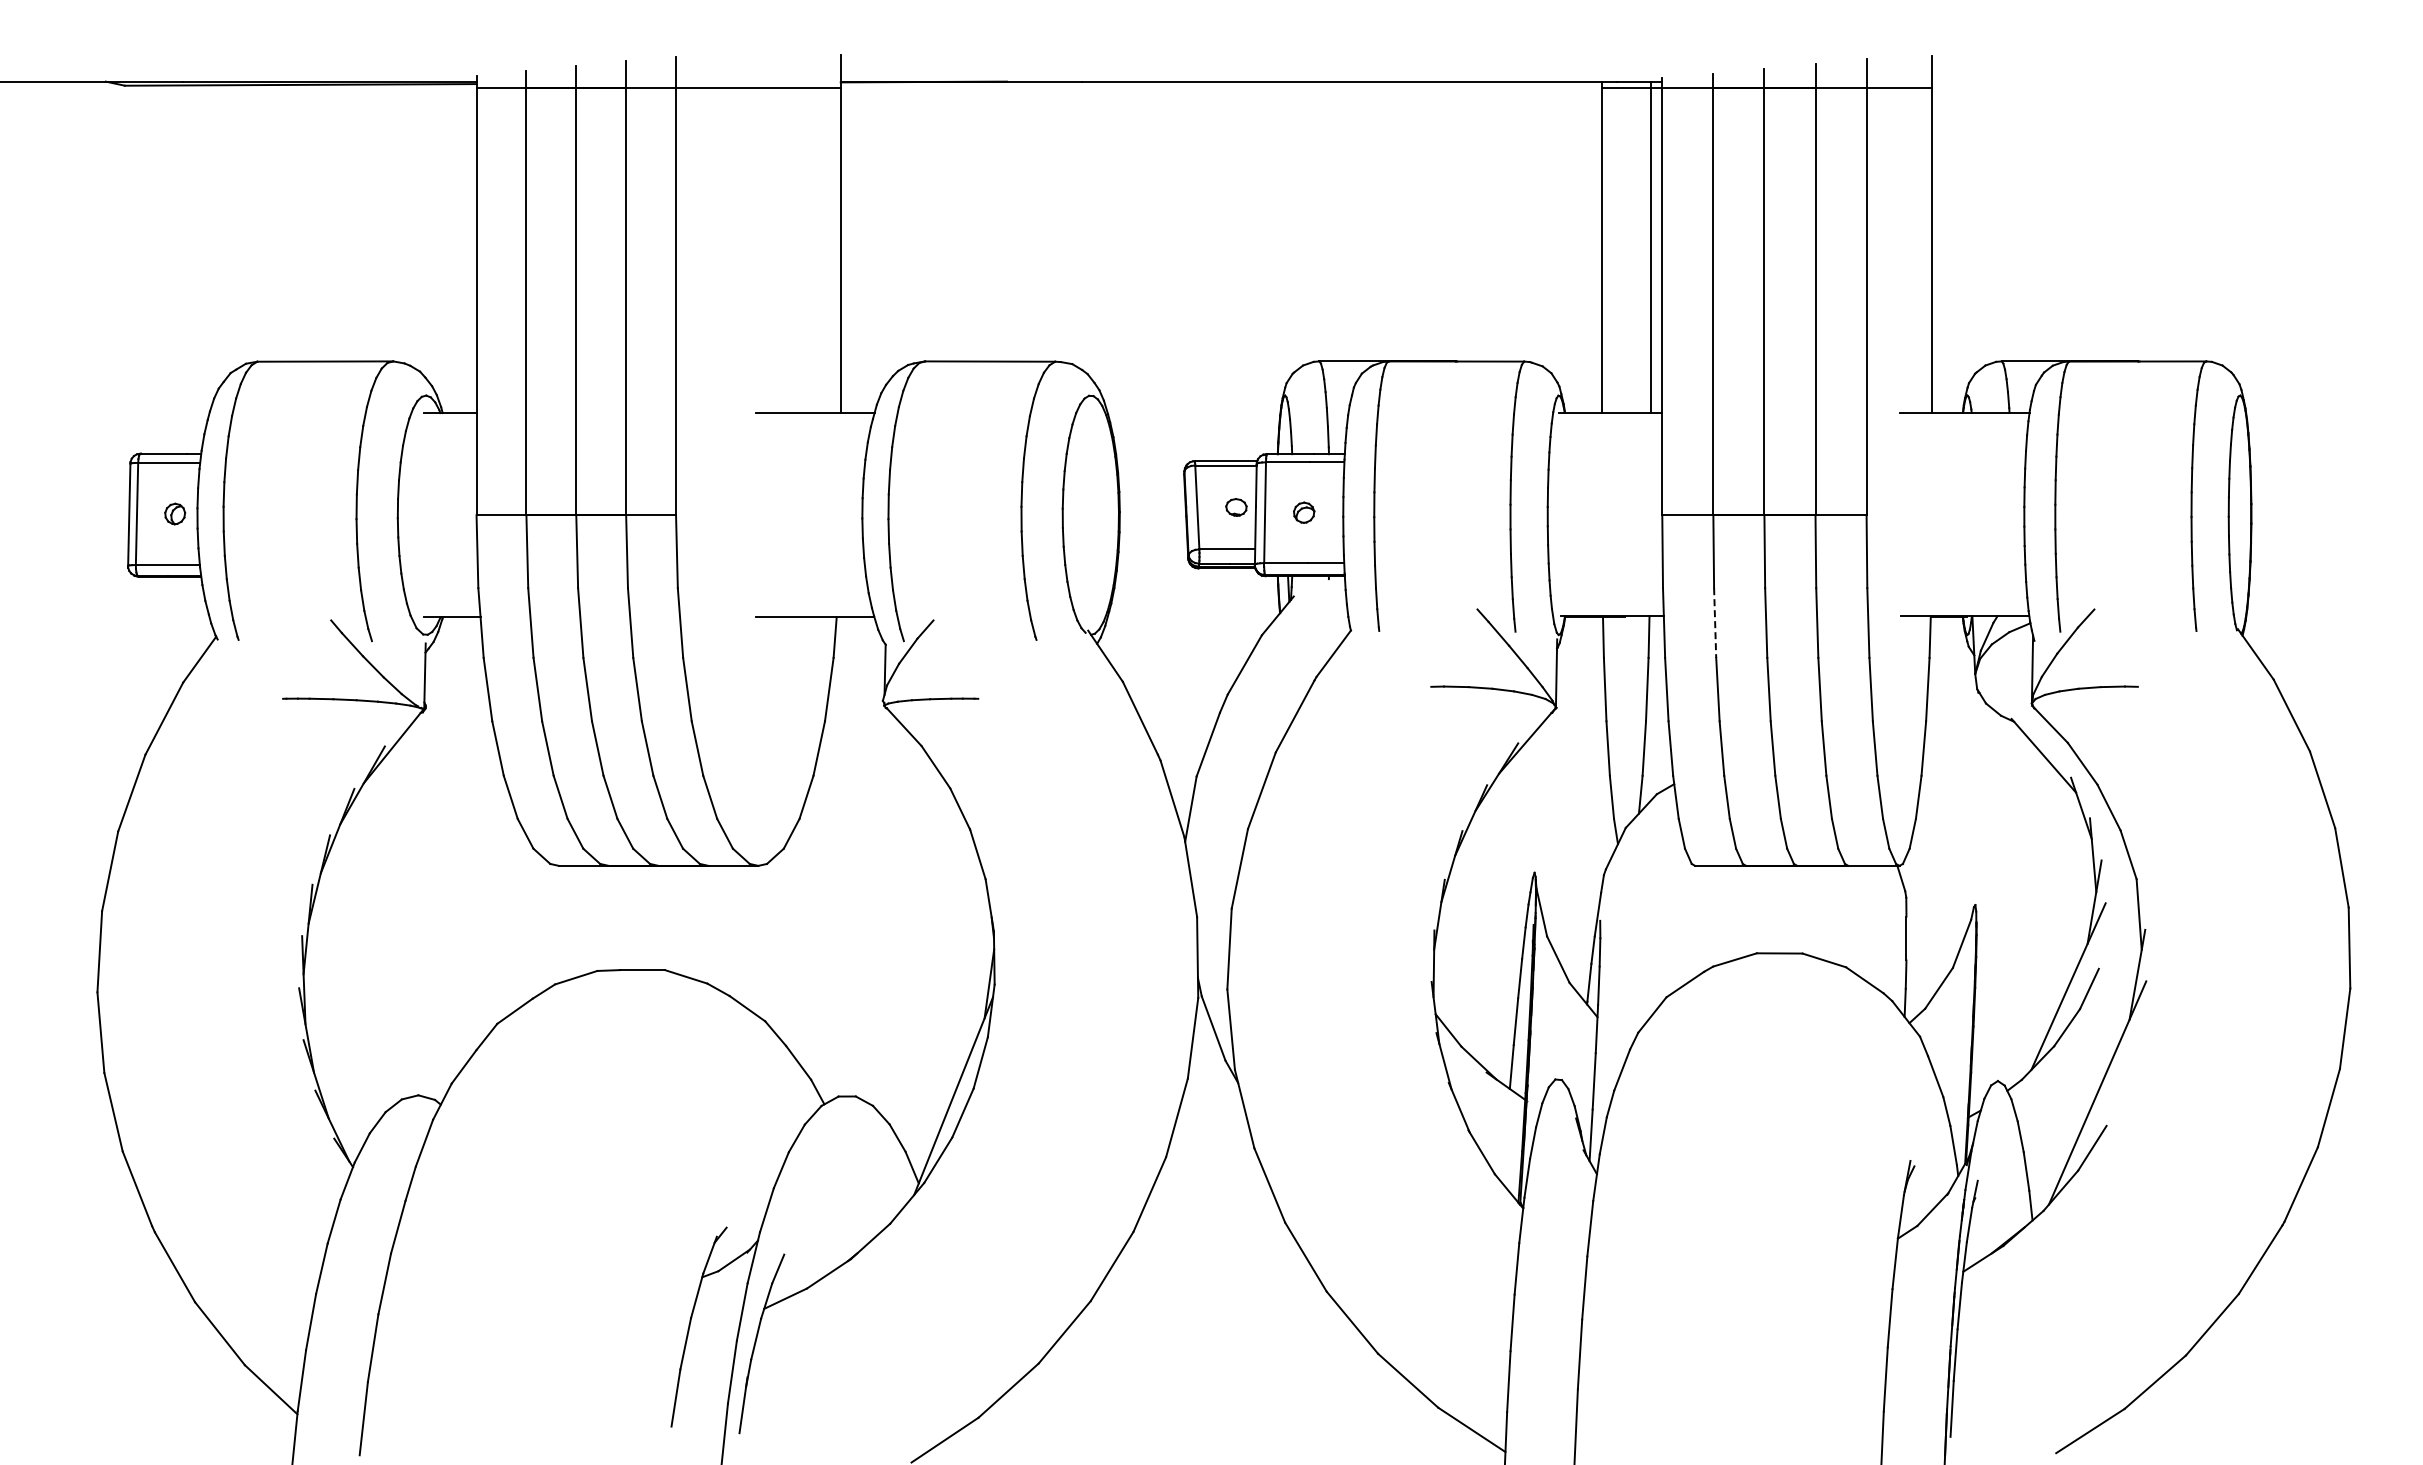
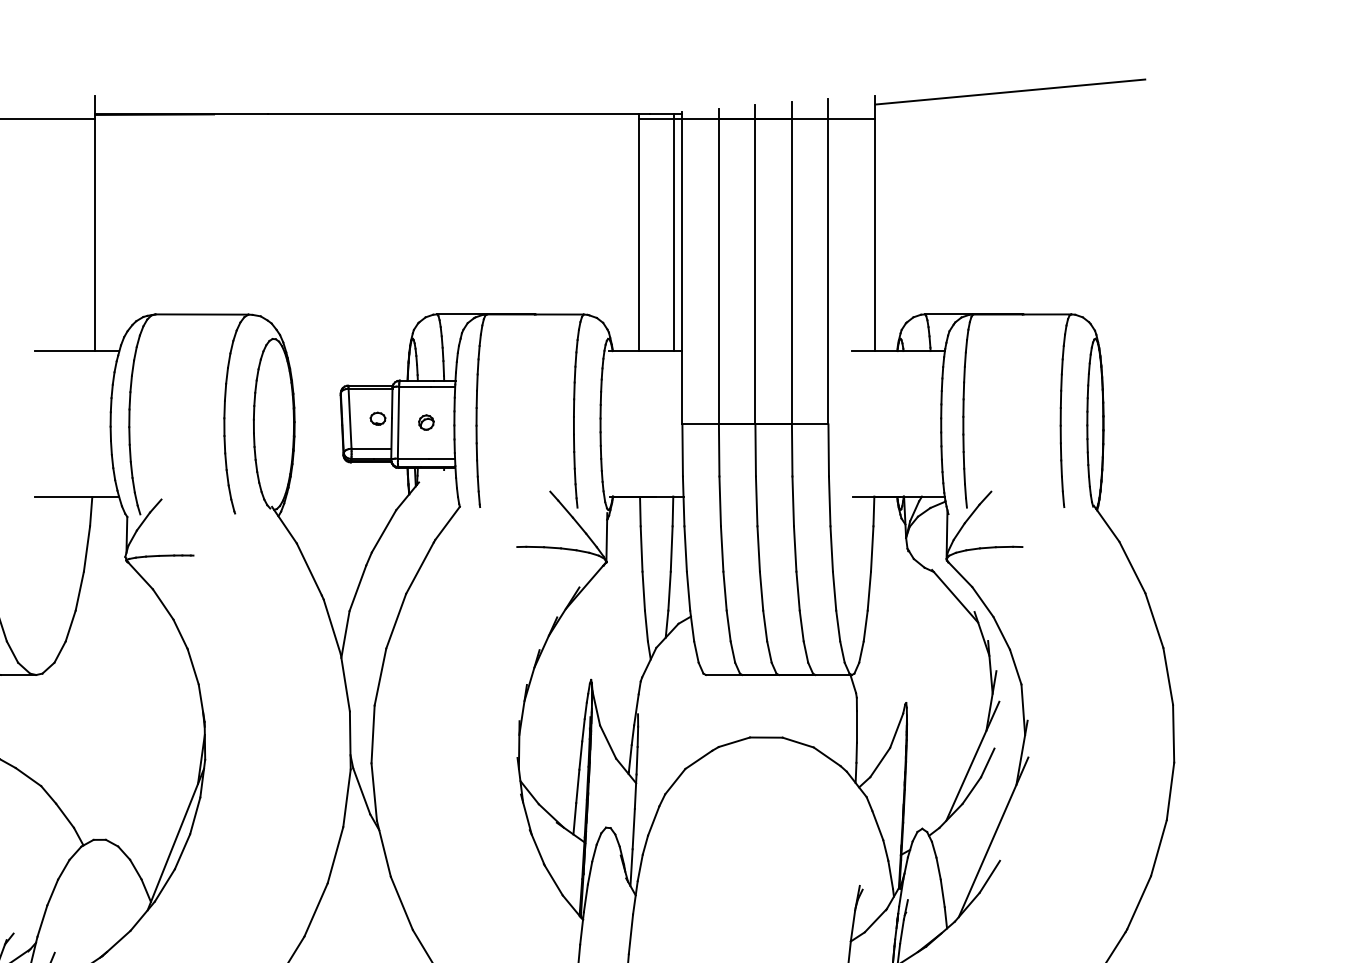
line: (2120, 49) -> (1009, 91), added
line: (1715, 623) -> (720, 501), dashed -> solid

